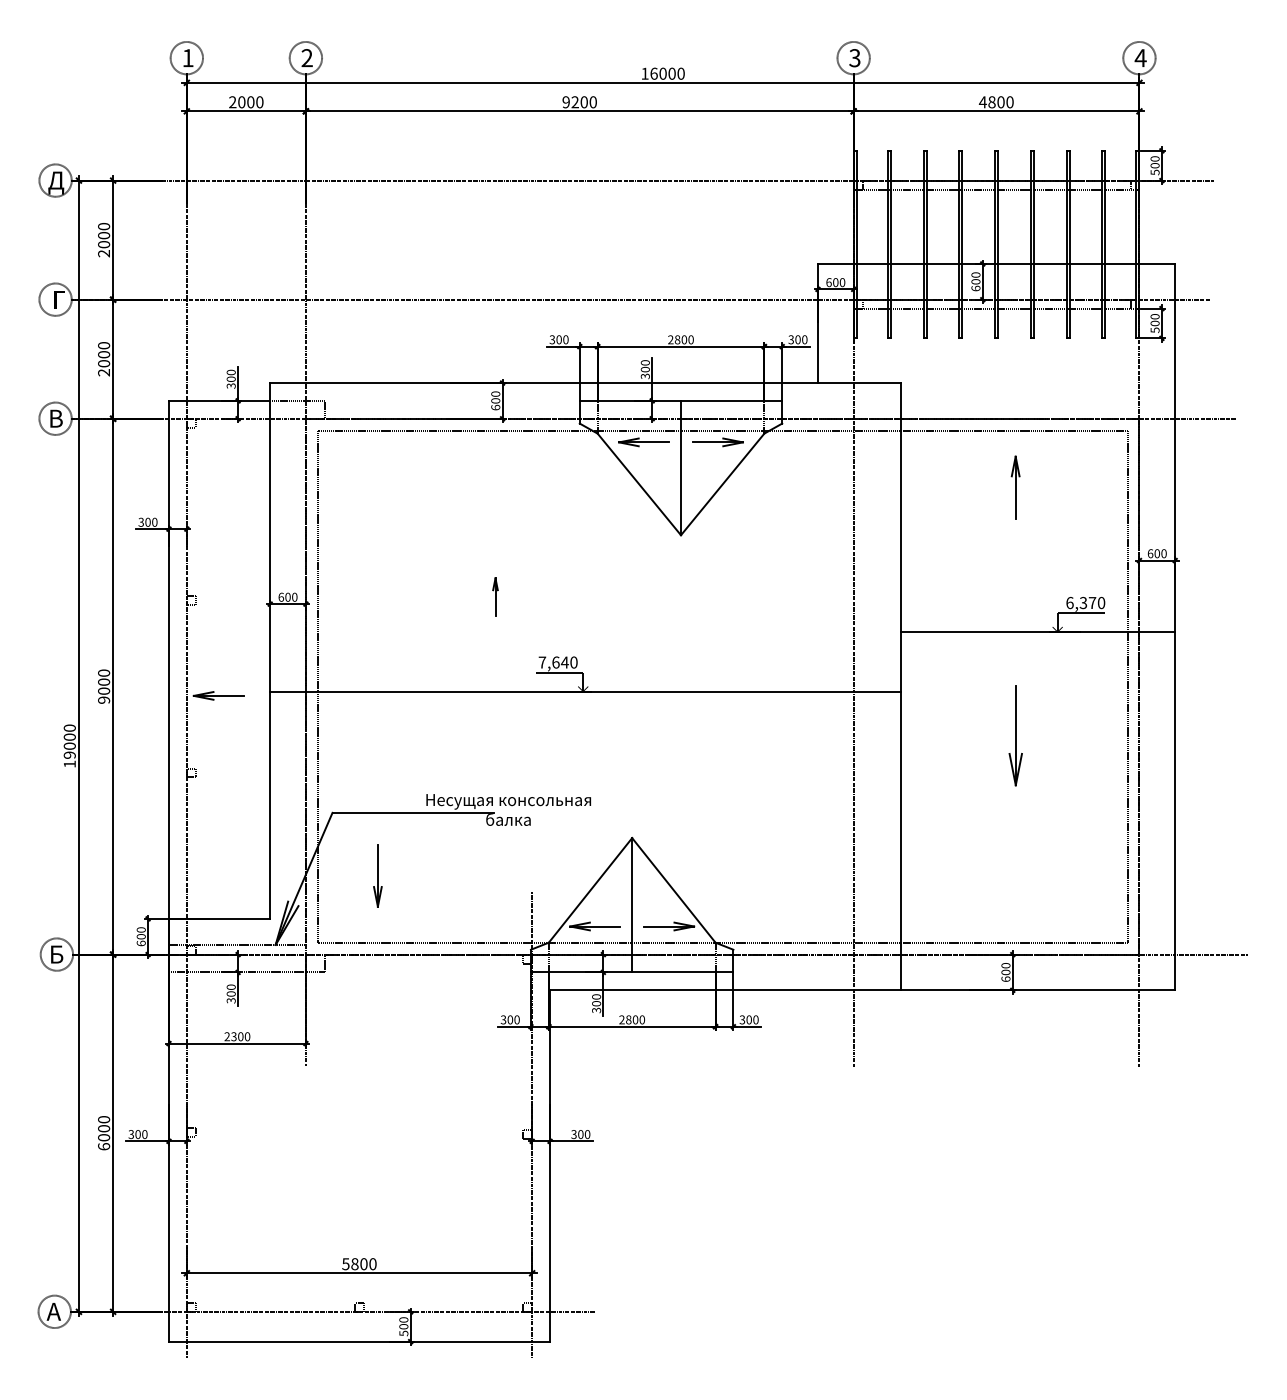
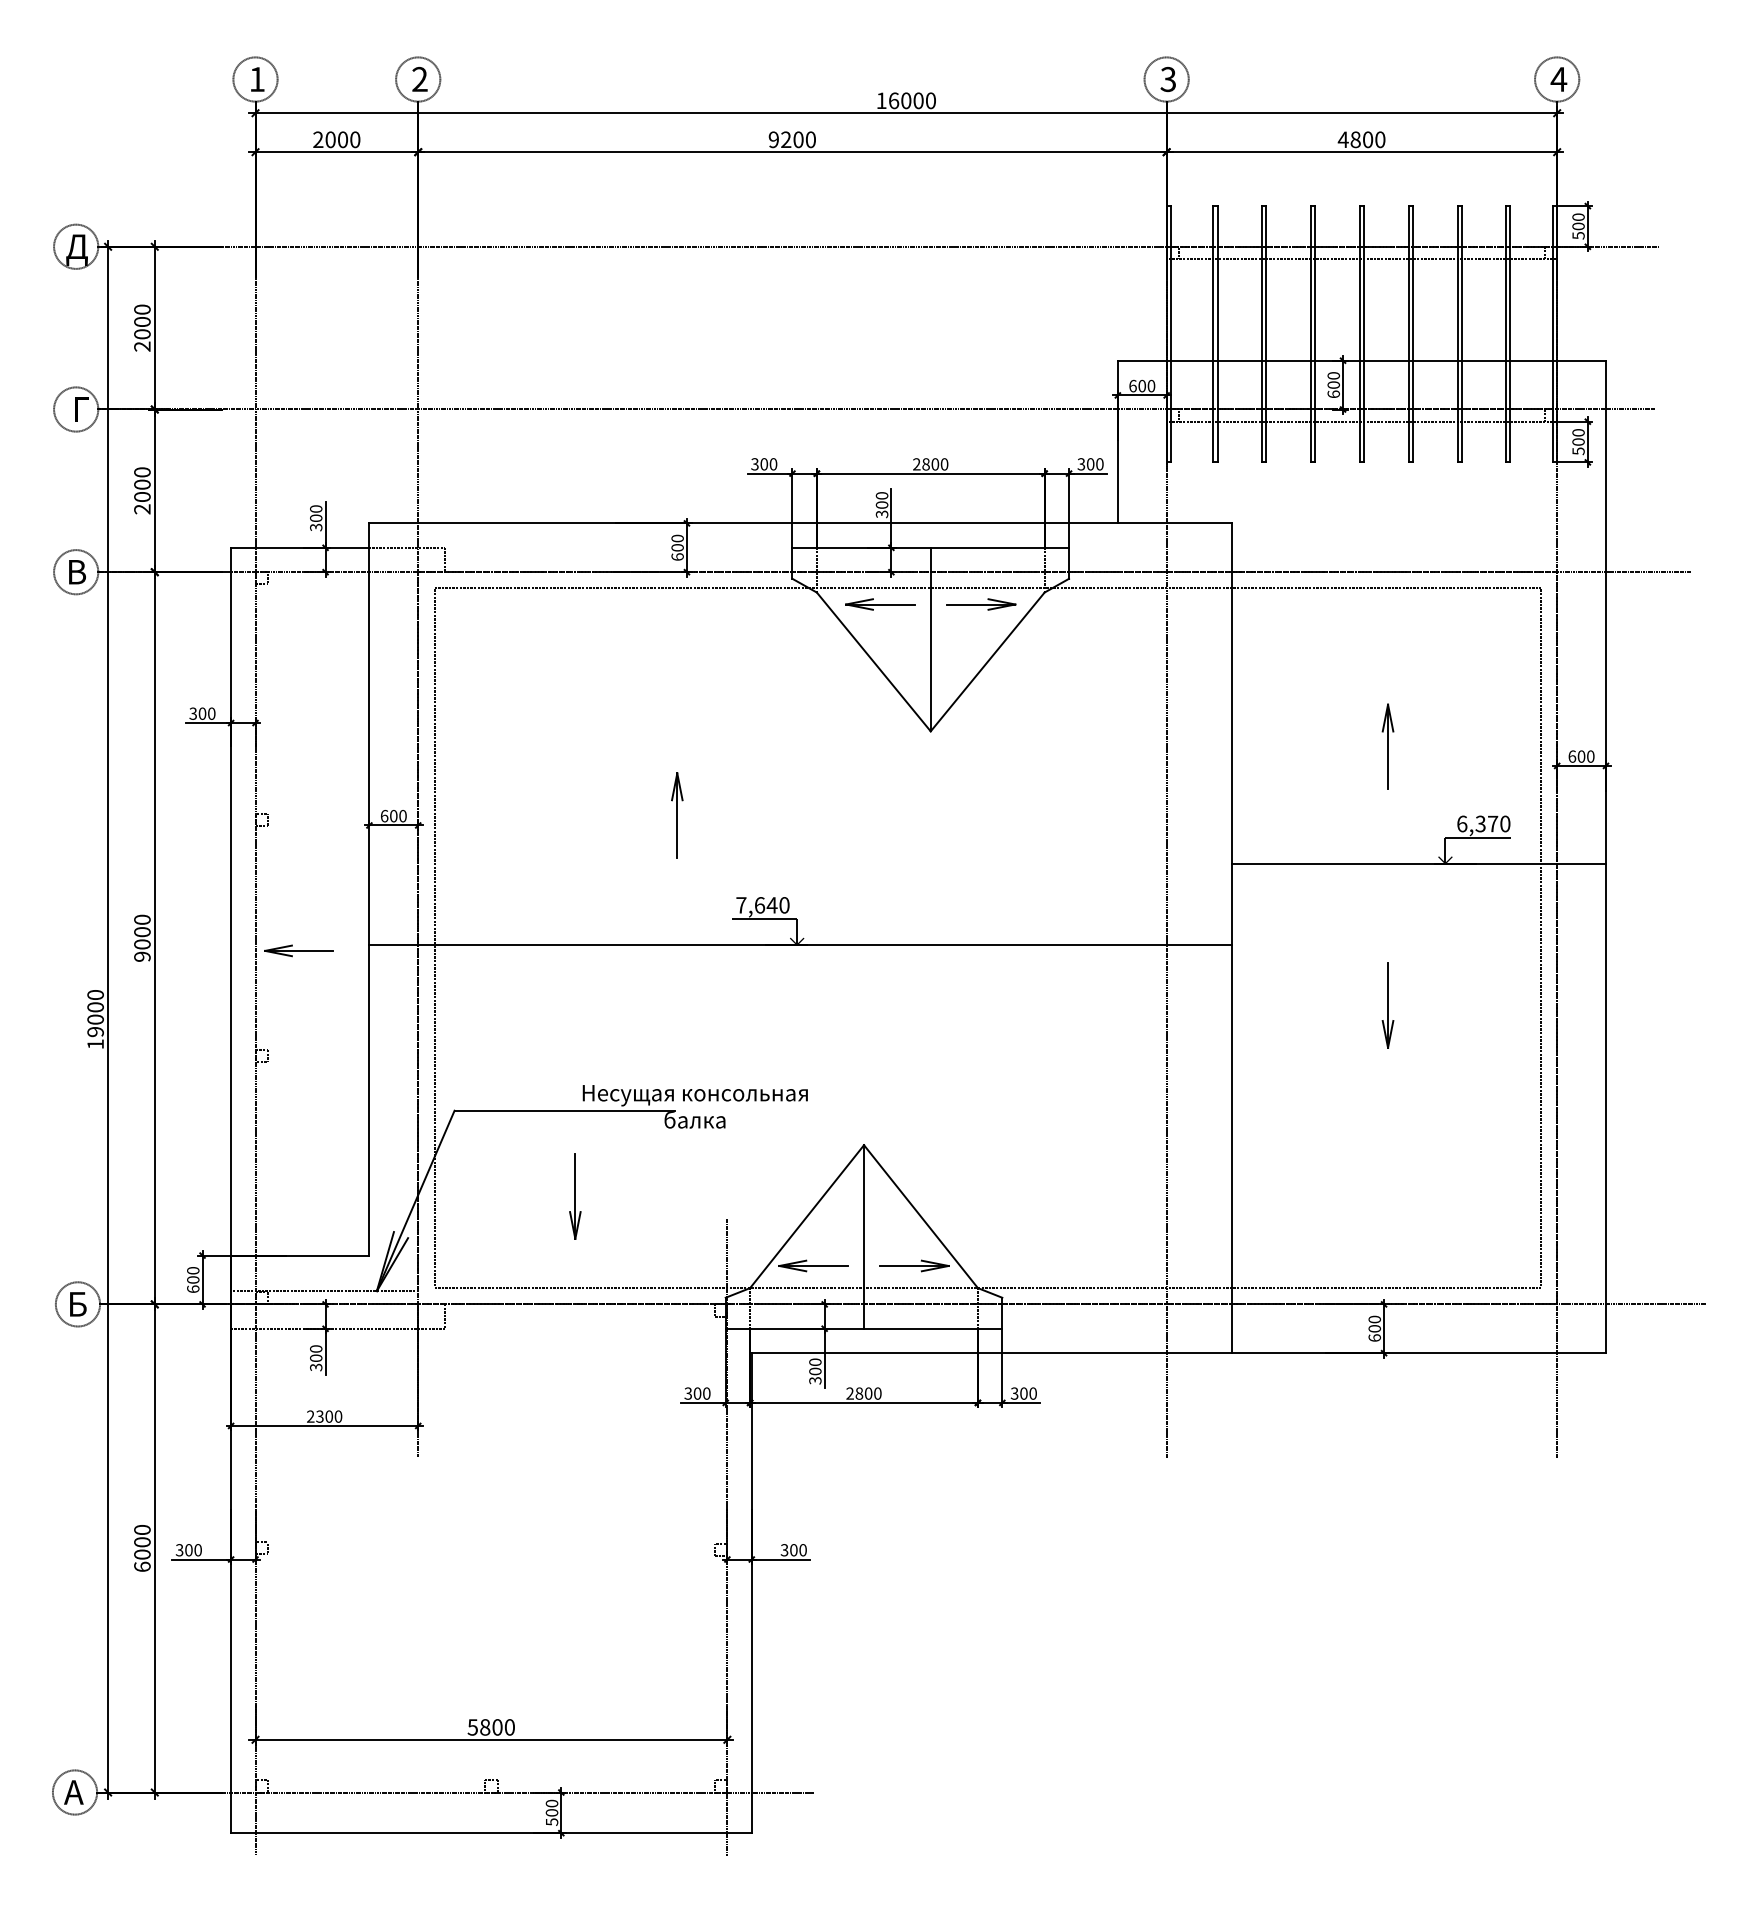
part: (1015, 487) -> (1387, 746), moved
part: (495, 596) -> (677, 815), size x1.67
part: (1015, 735) -> (1387, 1005), size x0.62
part: (377, 875) -> (574, 1196), moved

